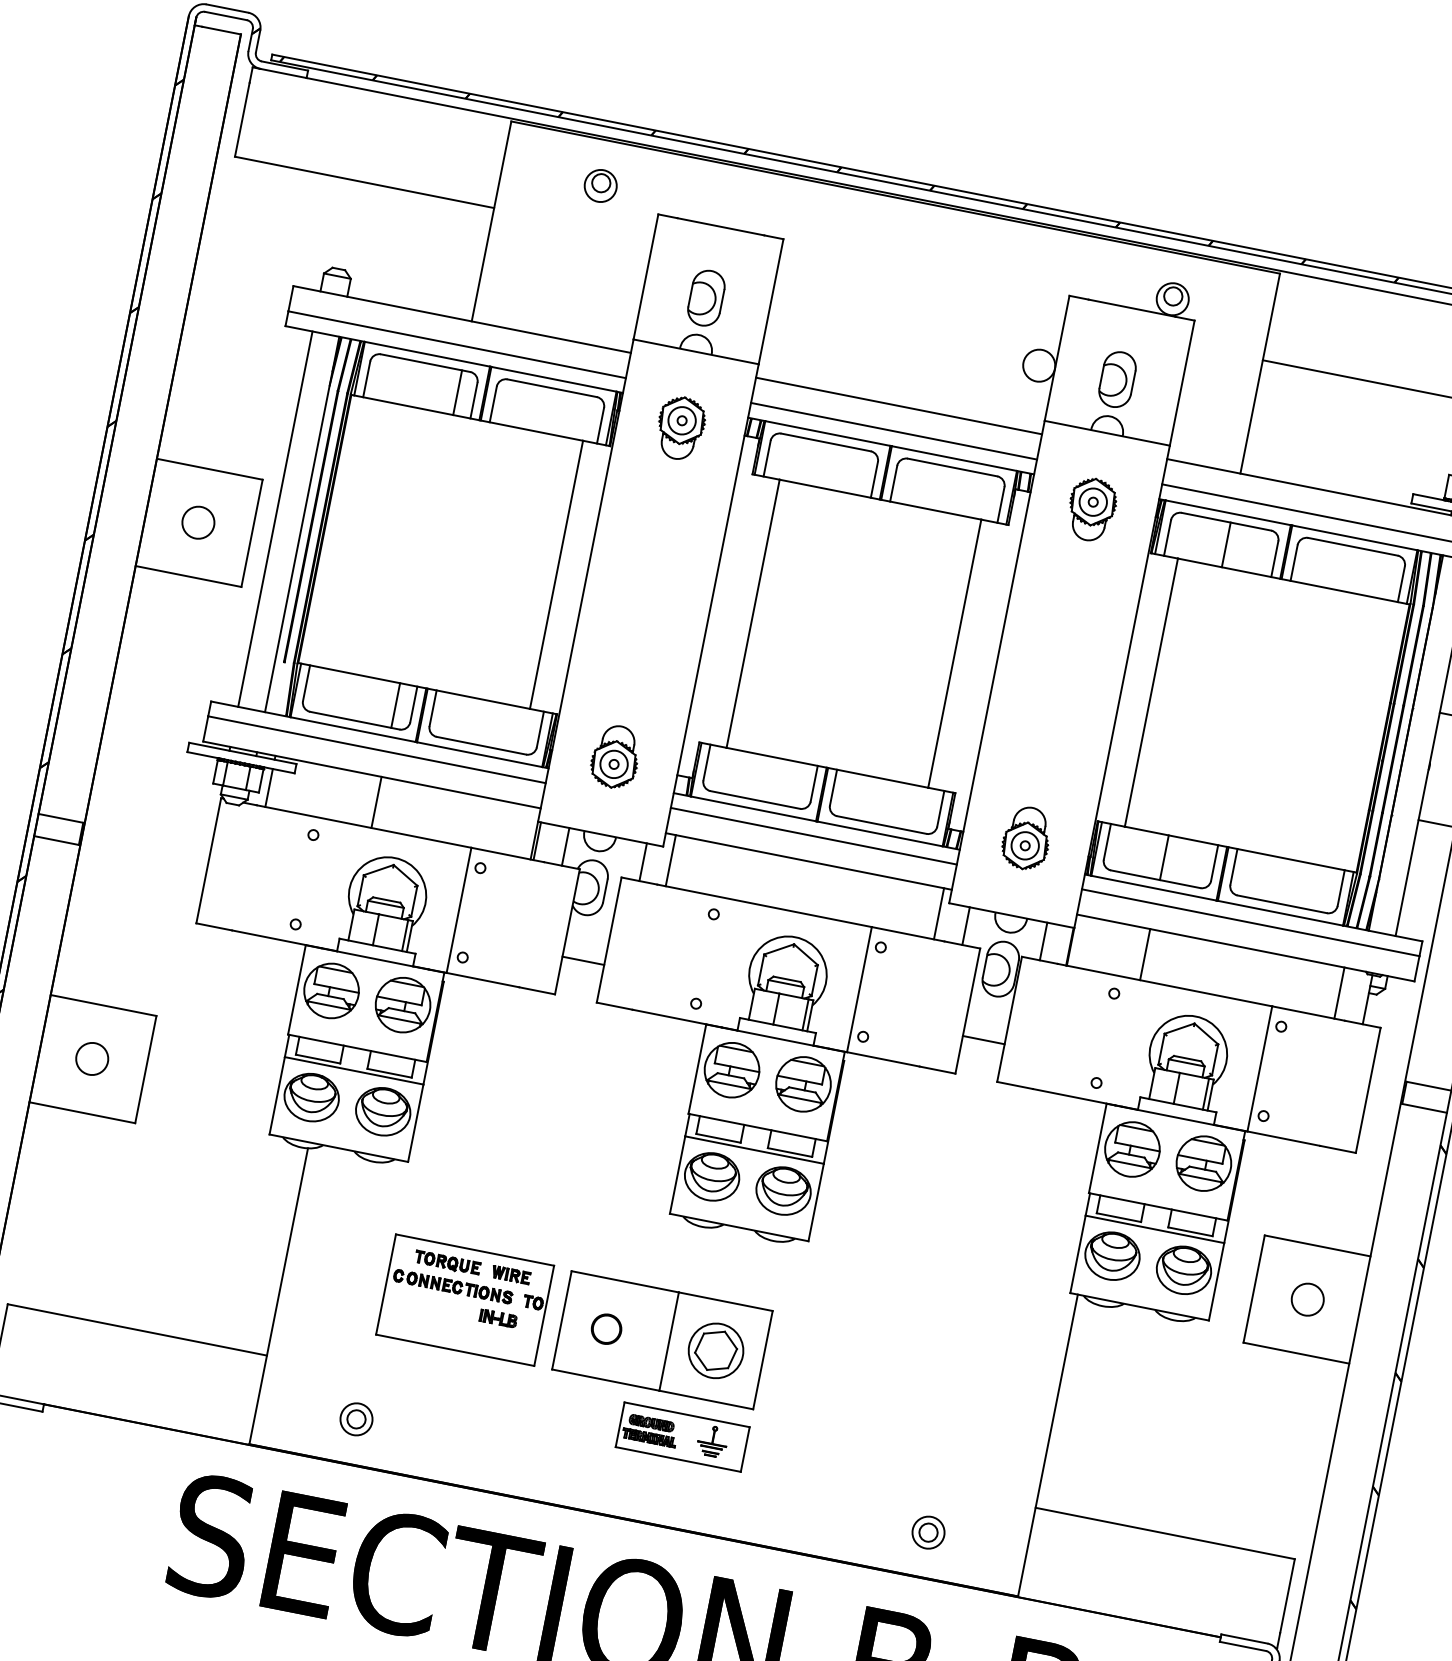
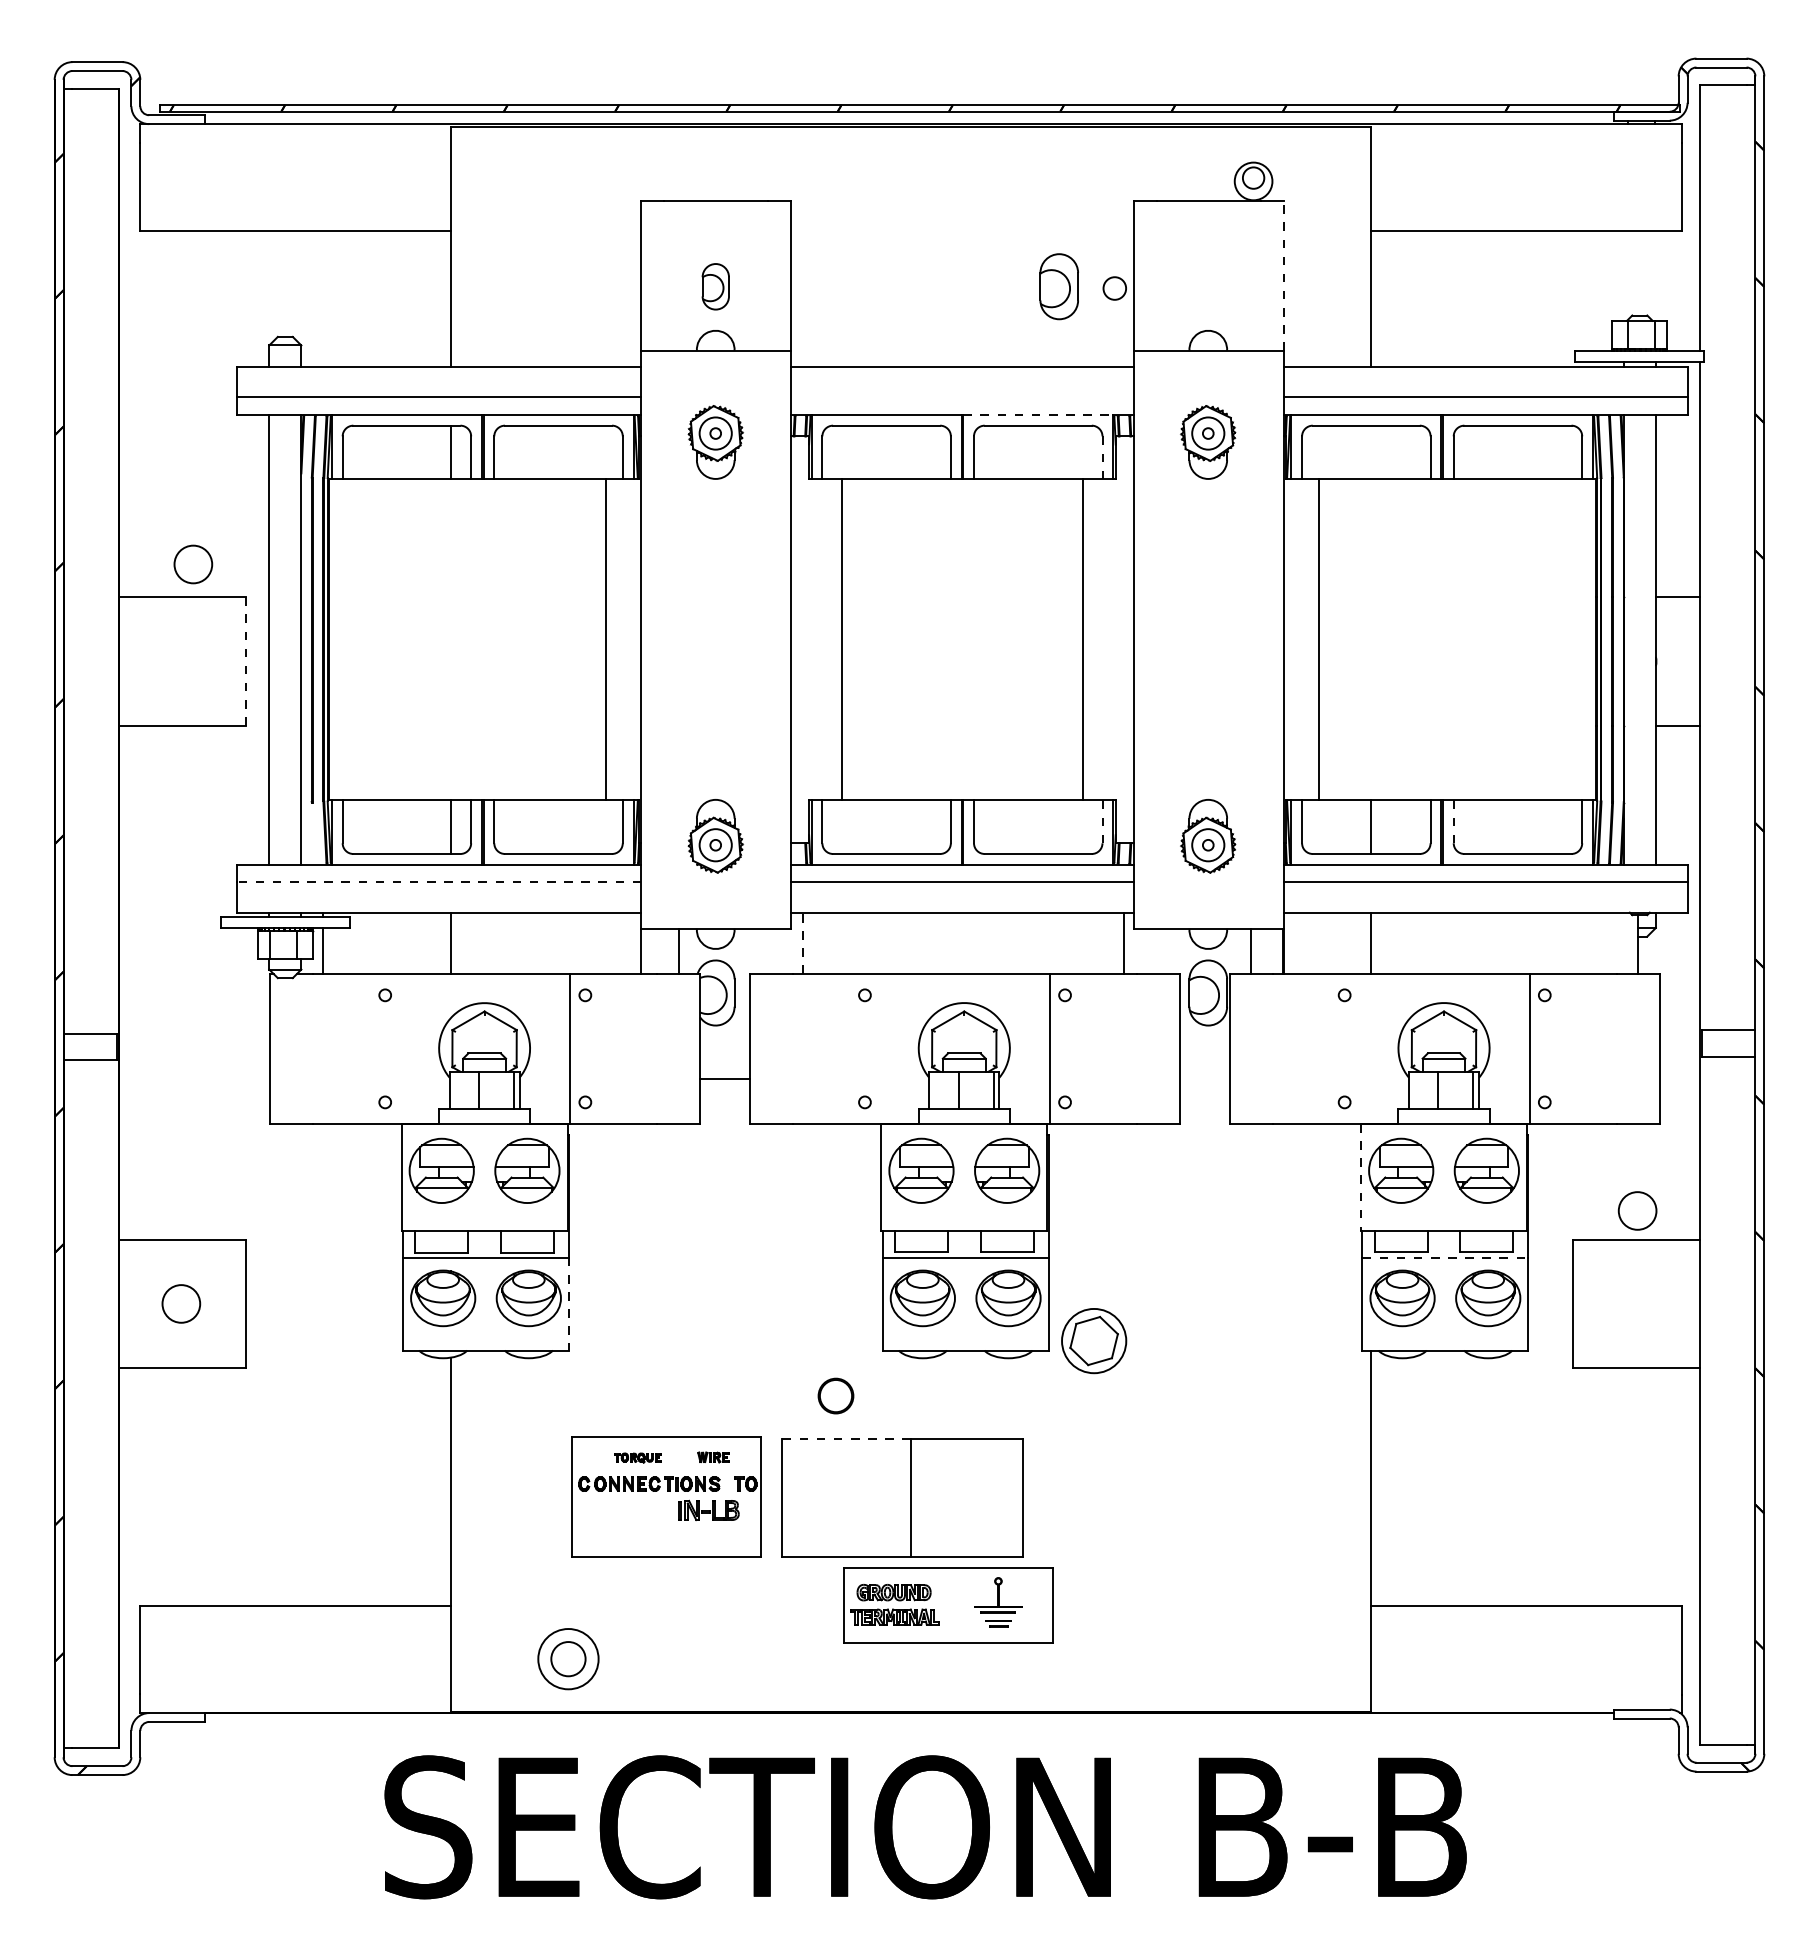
part: (600, 185) -> (567, 181), removed
part: (706, 298) -> (715, 286), size x0.7
circle: (1038, 365) -> (1114, 288), size x0.6
part: (1116, 379) -> (1058, 286), moved
line: (1182, 382) -> (1283, 275), solid -> dashed
line: (894, 431) -> (962, 397), removed
line: (954, 458) -> (1038, 414), solid -> dashed
line: (1001, 504) -> (1102, 457), solid -> dashed
circle: (198, 522) -> (193, 564), moved
line: (251, 533) -> (245, 661), solid -> dashed
line: (1226, 544) -> (1371, 452), removed
line: (376, 749) -> (438, 882), solid -> dashed
line: (940, 808) -> (1102, 821), solid -> dashed
line: (537, 840) -> (644, 950), removed
line: (671, 860) -> (803, 943), solid -> dashed
line: (643, 861) -> (771, 950), removed
line: (1233, 867) -> (1453, 822), solid -> dashed
line: (966, 925) -> (1158, 950), removed
line: (1339, 992) -> (1604, 942), removed
line: (983, 1039) -> (1204, 1078), removed
line: (416, 1123) -> (569, 1304), solid -> dashed
line: (1098, 1148) -> (1361, 1177), solid -> dashed
line: (1155, 1229) -> (1445, 1257), solid -> dashed
part: (447, 1262) -> (637, 1457), size x0.6
part: (511, 1275) -> (713, 1457), size x0.7
line: (625, 1282) -> (847, 1439), solid -> dashed
circle: (1307, 1299) -> (1637, 1210), moved
part: (498, 1318) -> (709, 1510), size x1.4
part: (606, 1328) -> (835, 1395), moved
part: (716, 1351) -> (1094, 1341), moved
part: (355, 1418) -> (567, 1658), size x1.6
part: (682, 1436) -> (947, 1604), size x1.4
part: (928, 1532) -> (1253, 1658), removed

